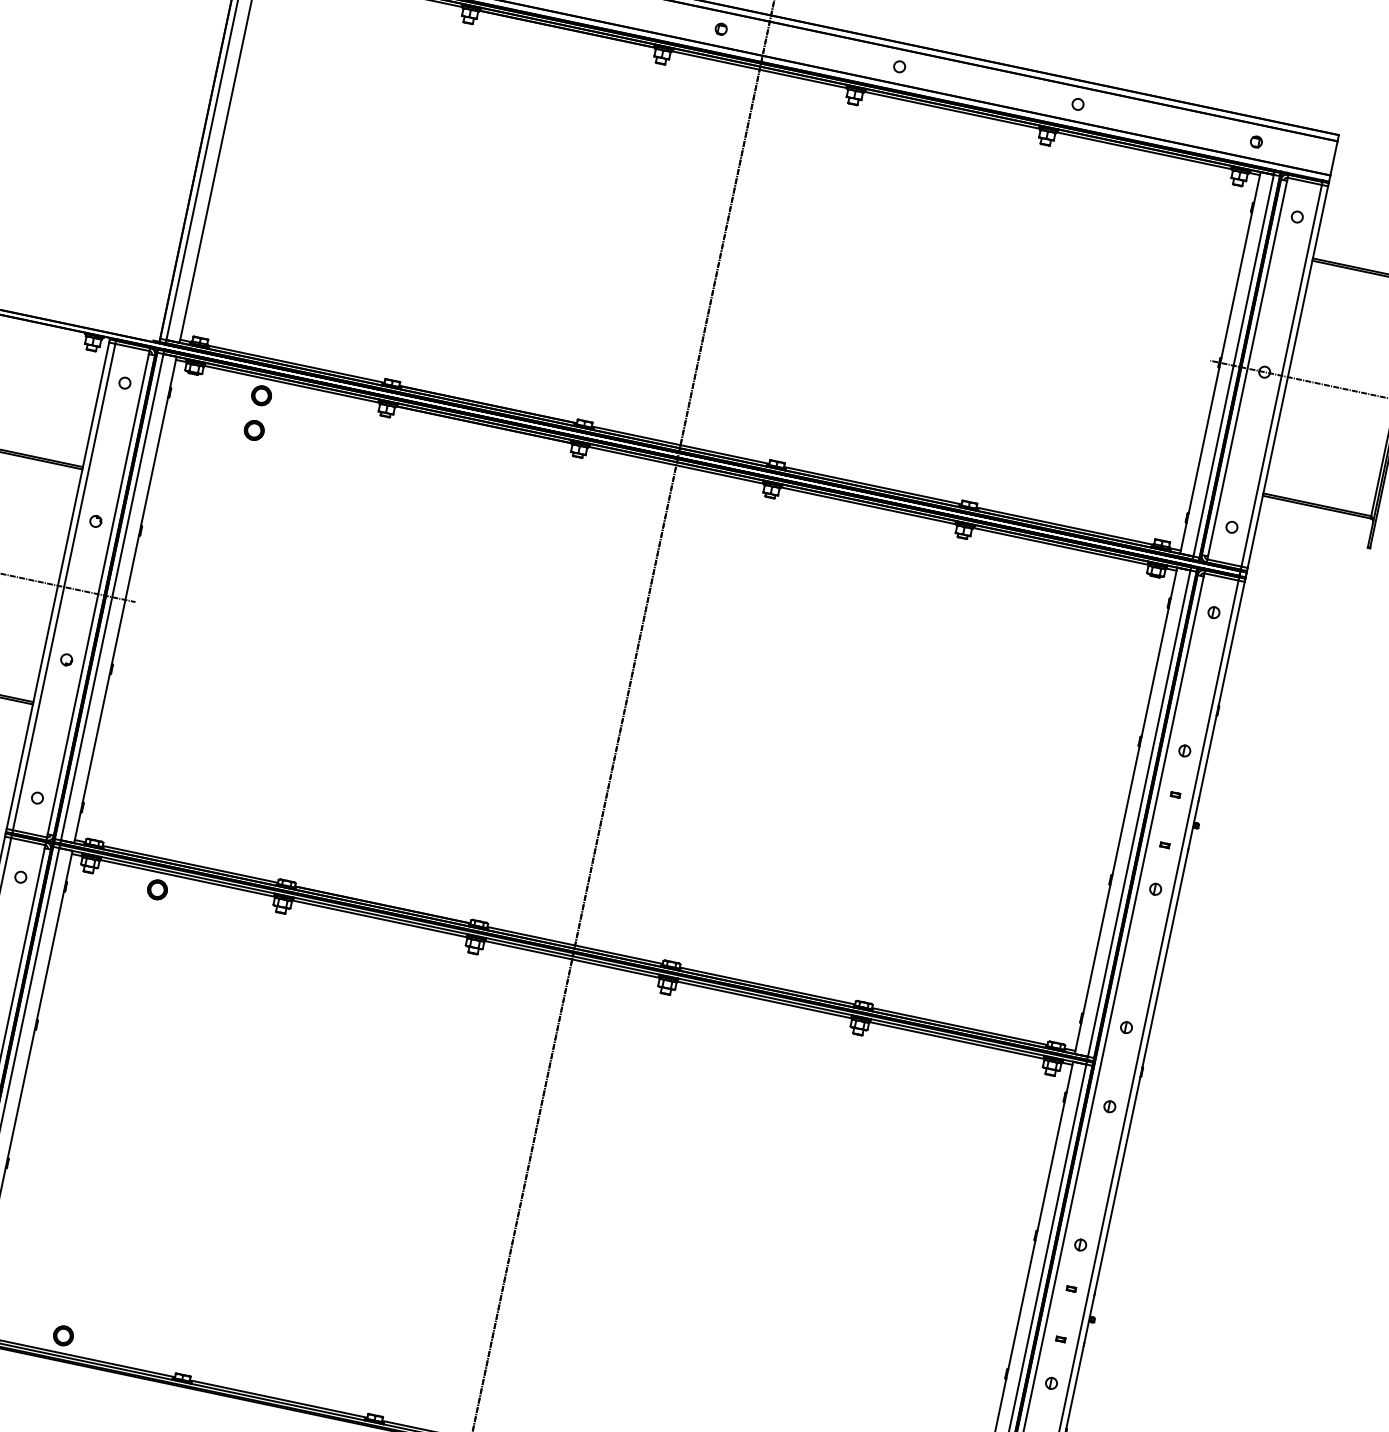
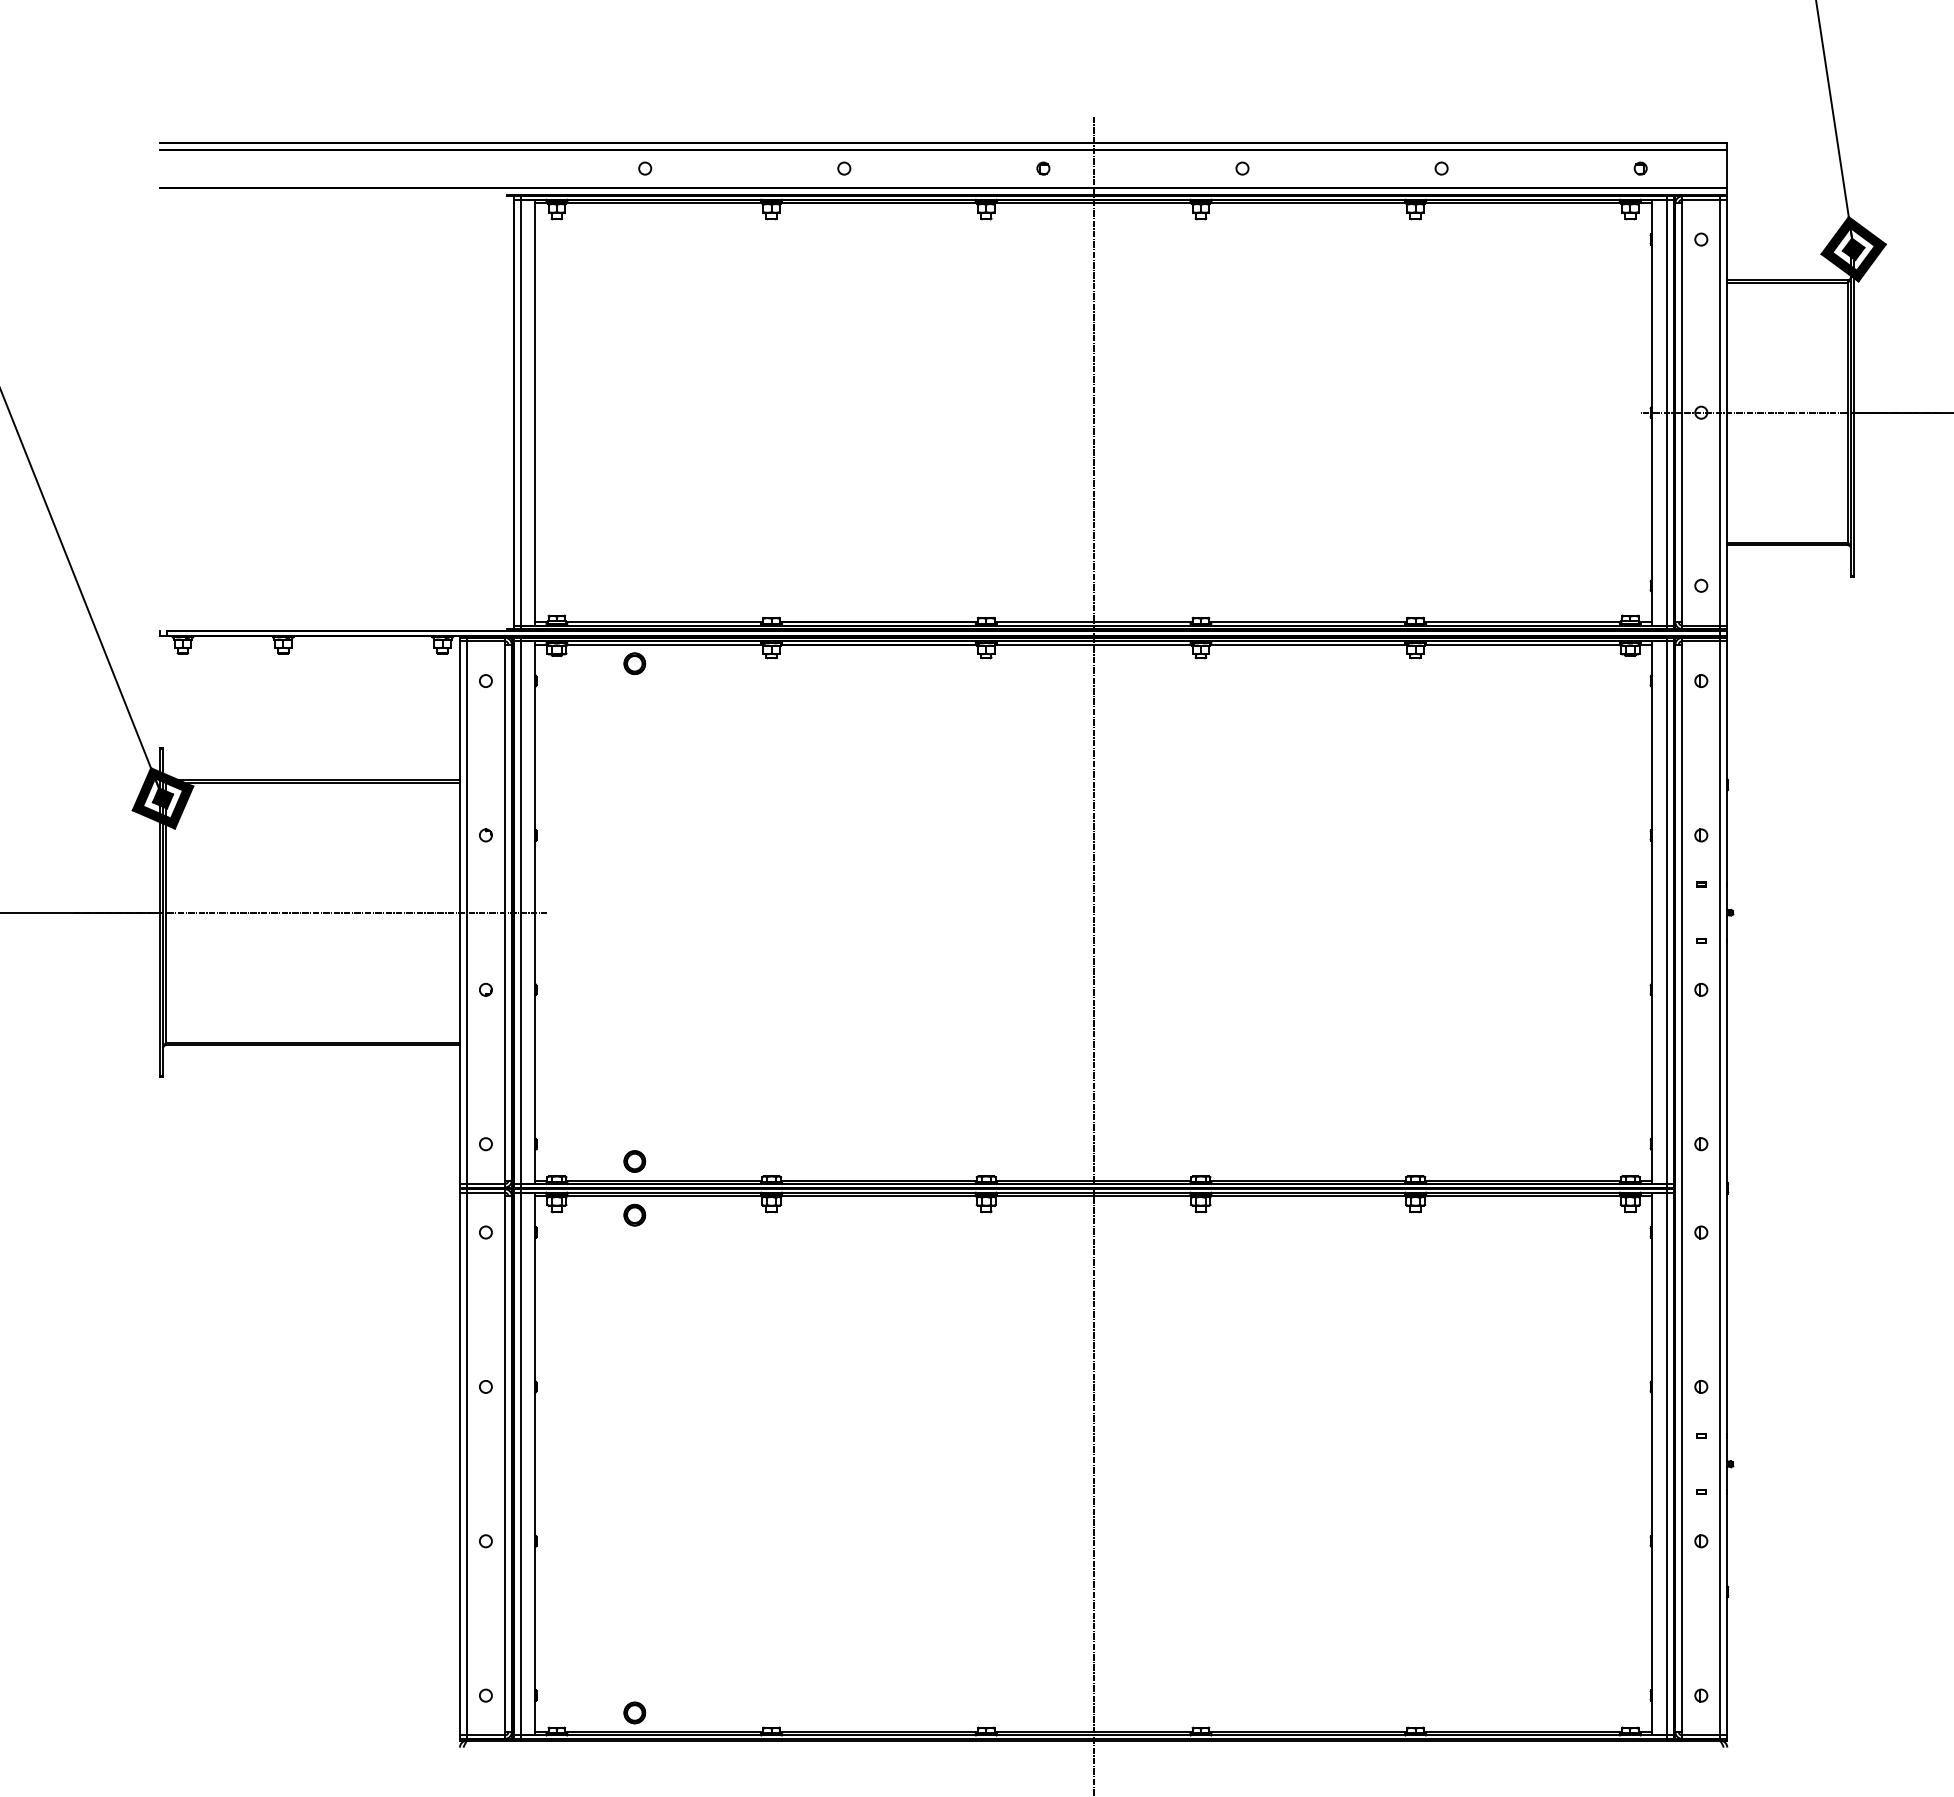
part: (254, 430) -> (634, 1161), moved

